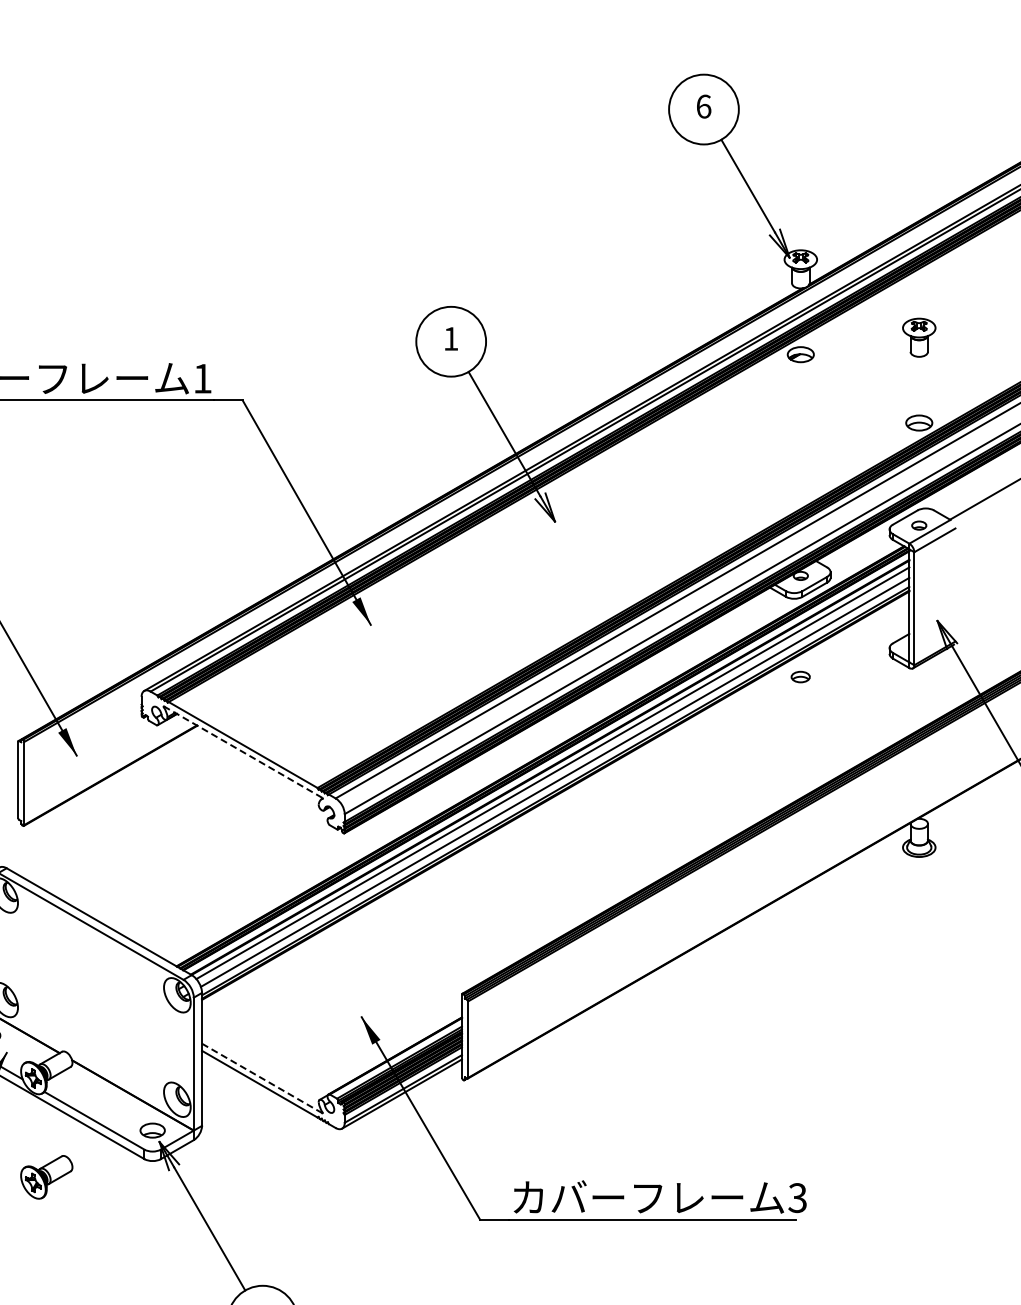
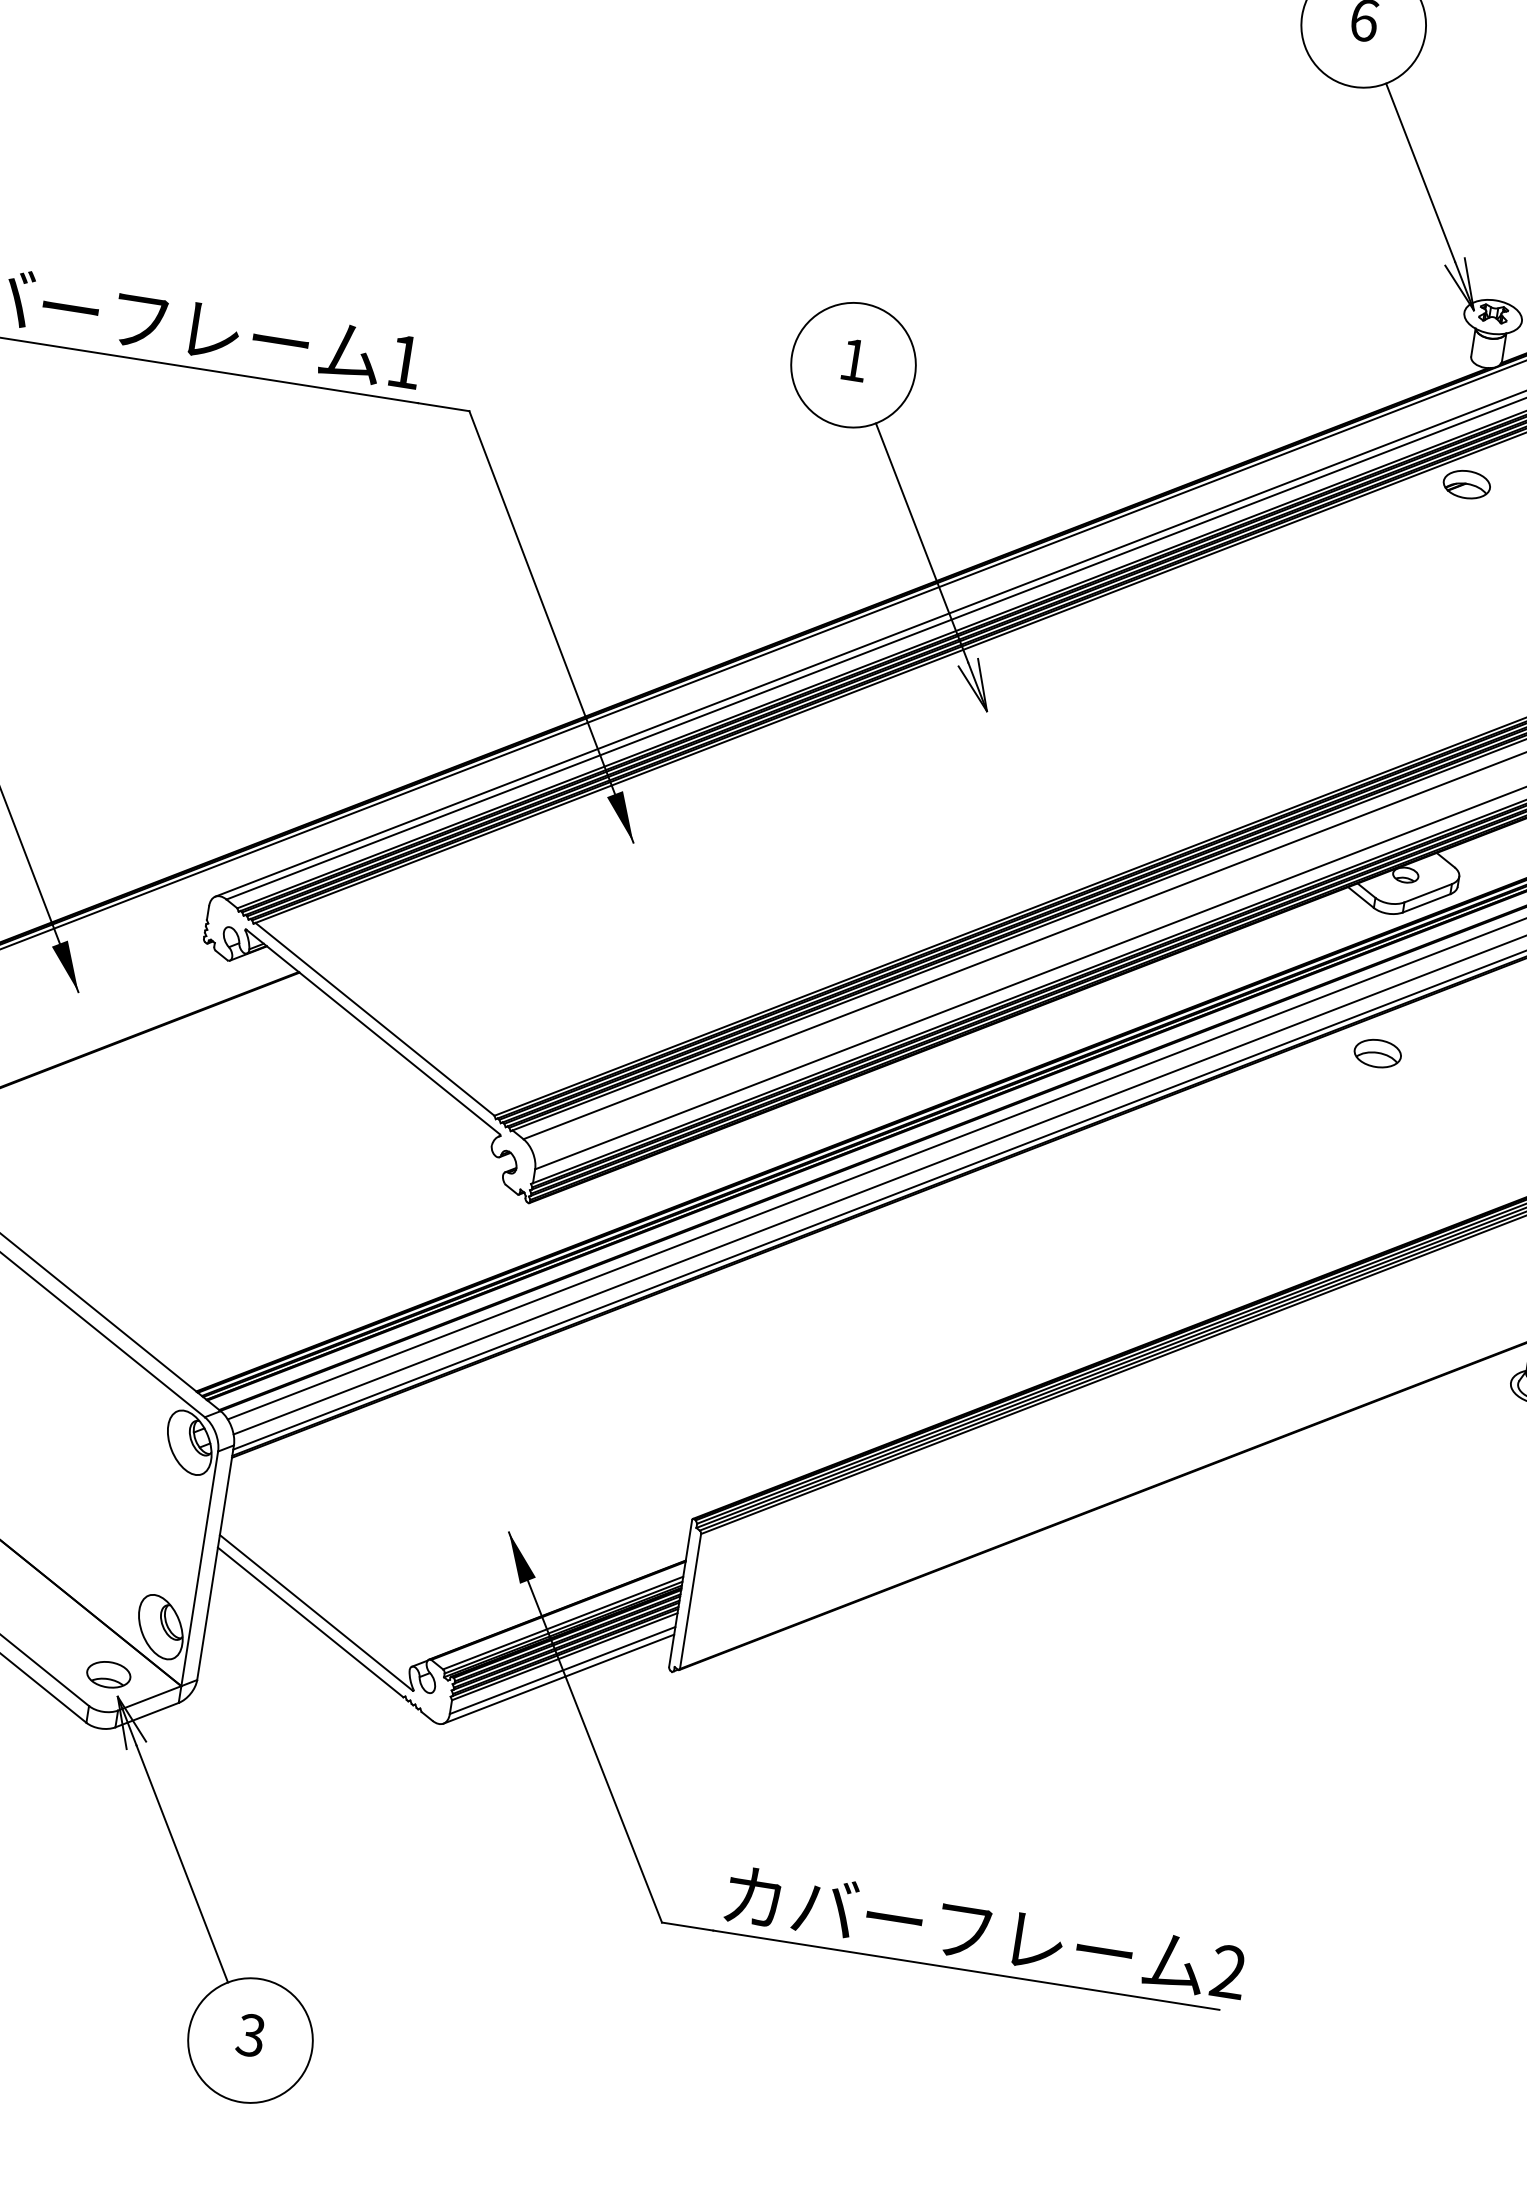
part: (800, 676) -> (1377, 1052), size x1.43
line: (242, 751) -> (372, 1030), dashed -> solid
line: (262, 1078) -> (316, 1613), dashed -> solid
text: (797, 1198) -> (1227, 1972), 3 -> 2

